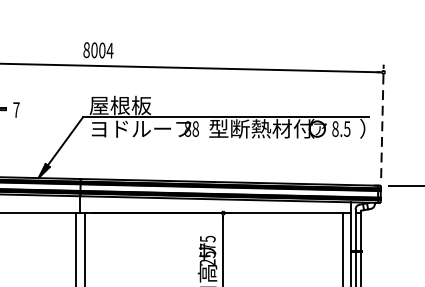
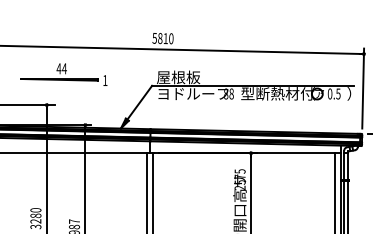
text: (97, 50) -> (162, 38), 8004 -> 5810
text: (16, 109) -> (105, 80), 7 -> 1
line: (382, 121) -> (363, 88), dashed -> solid
text: (334, 129) -> (329, 94), 8.5 -> 0.5

